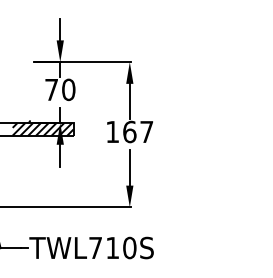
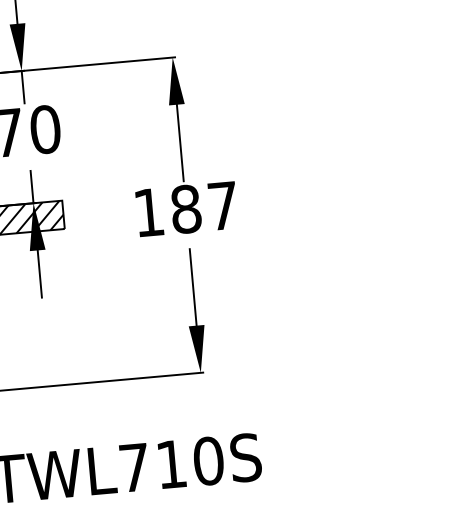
text: (129, 131) -> (185, 208), 167 -> 187

